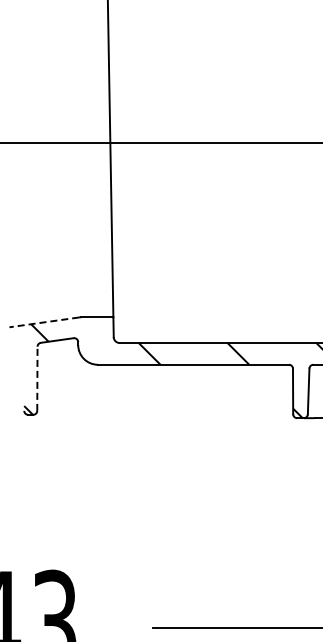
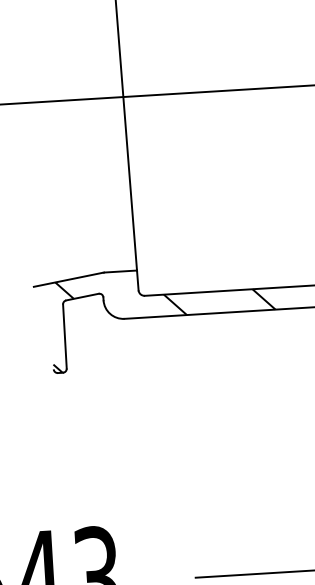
line: (43, 322) -> (67, 279), dashed -> solid
line: (37, 378) -> (64, 336), dashed -> solid

